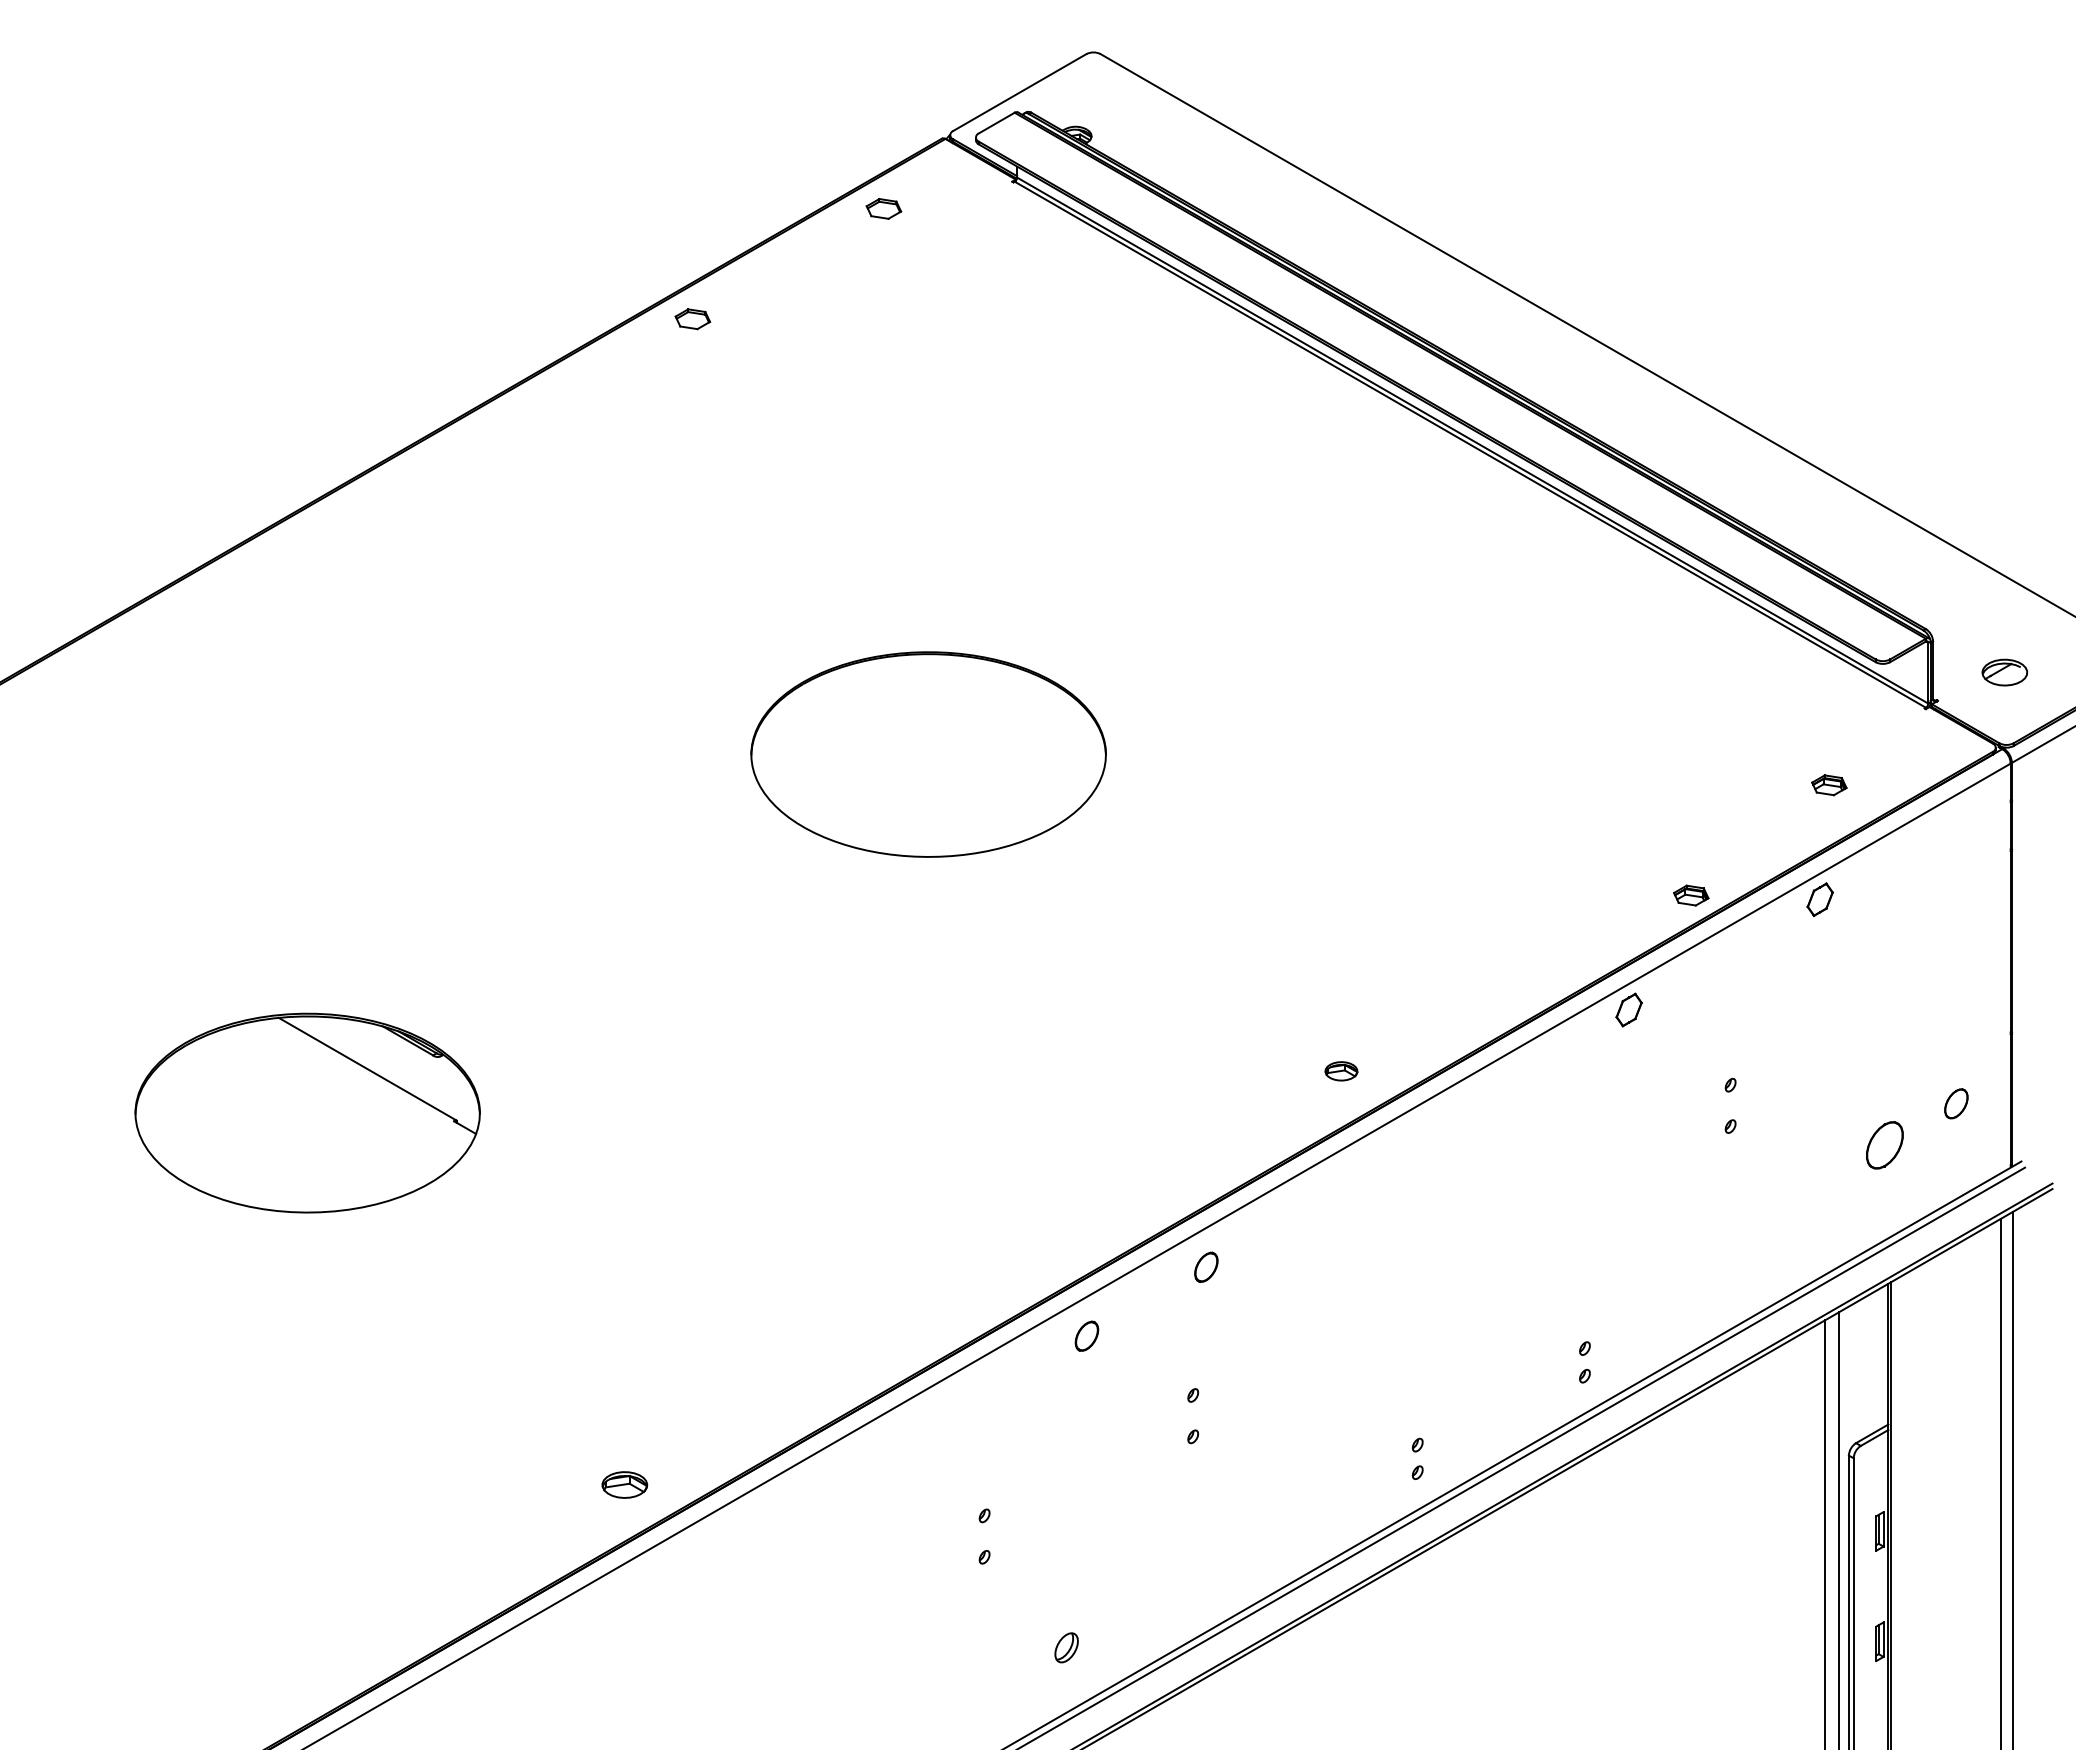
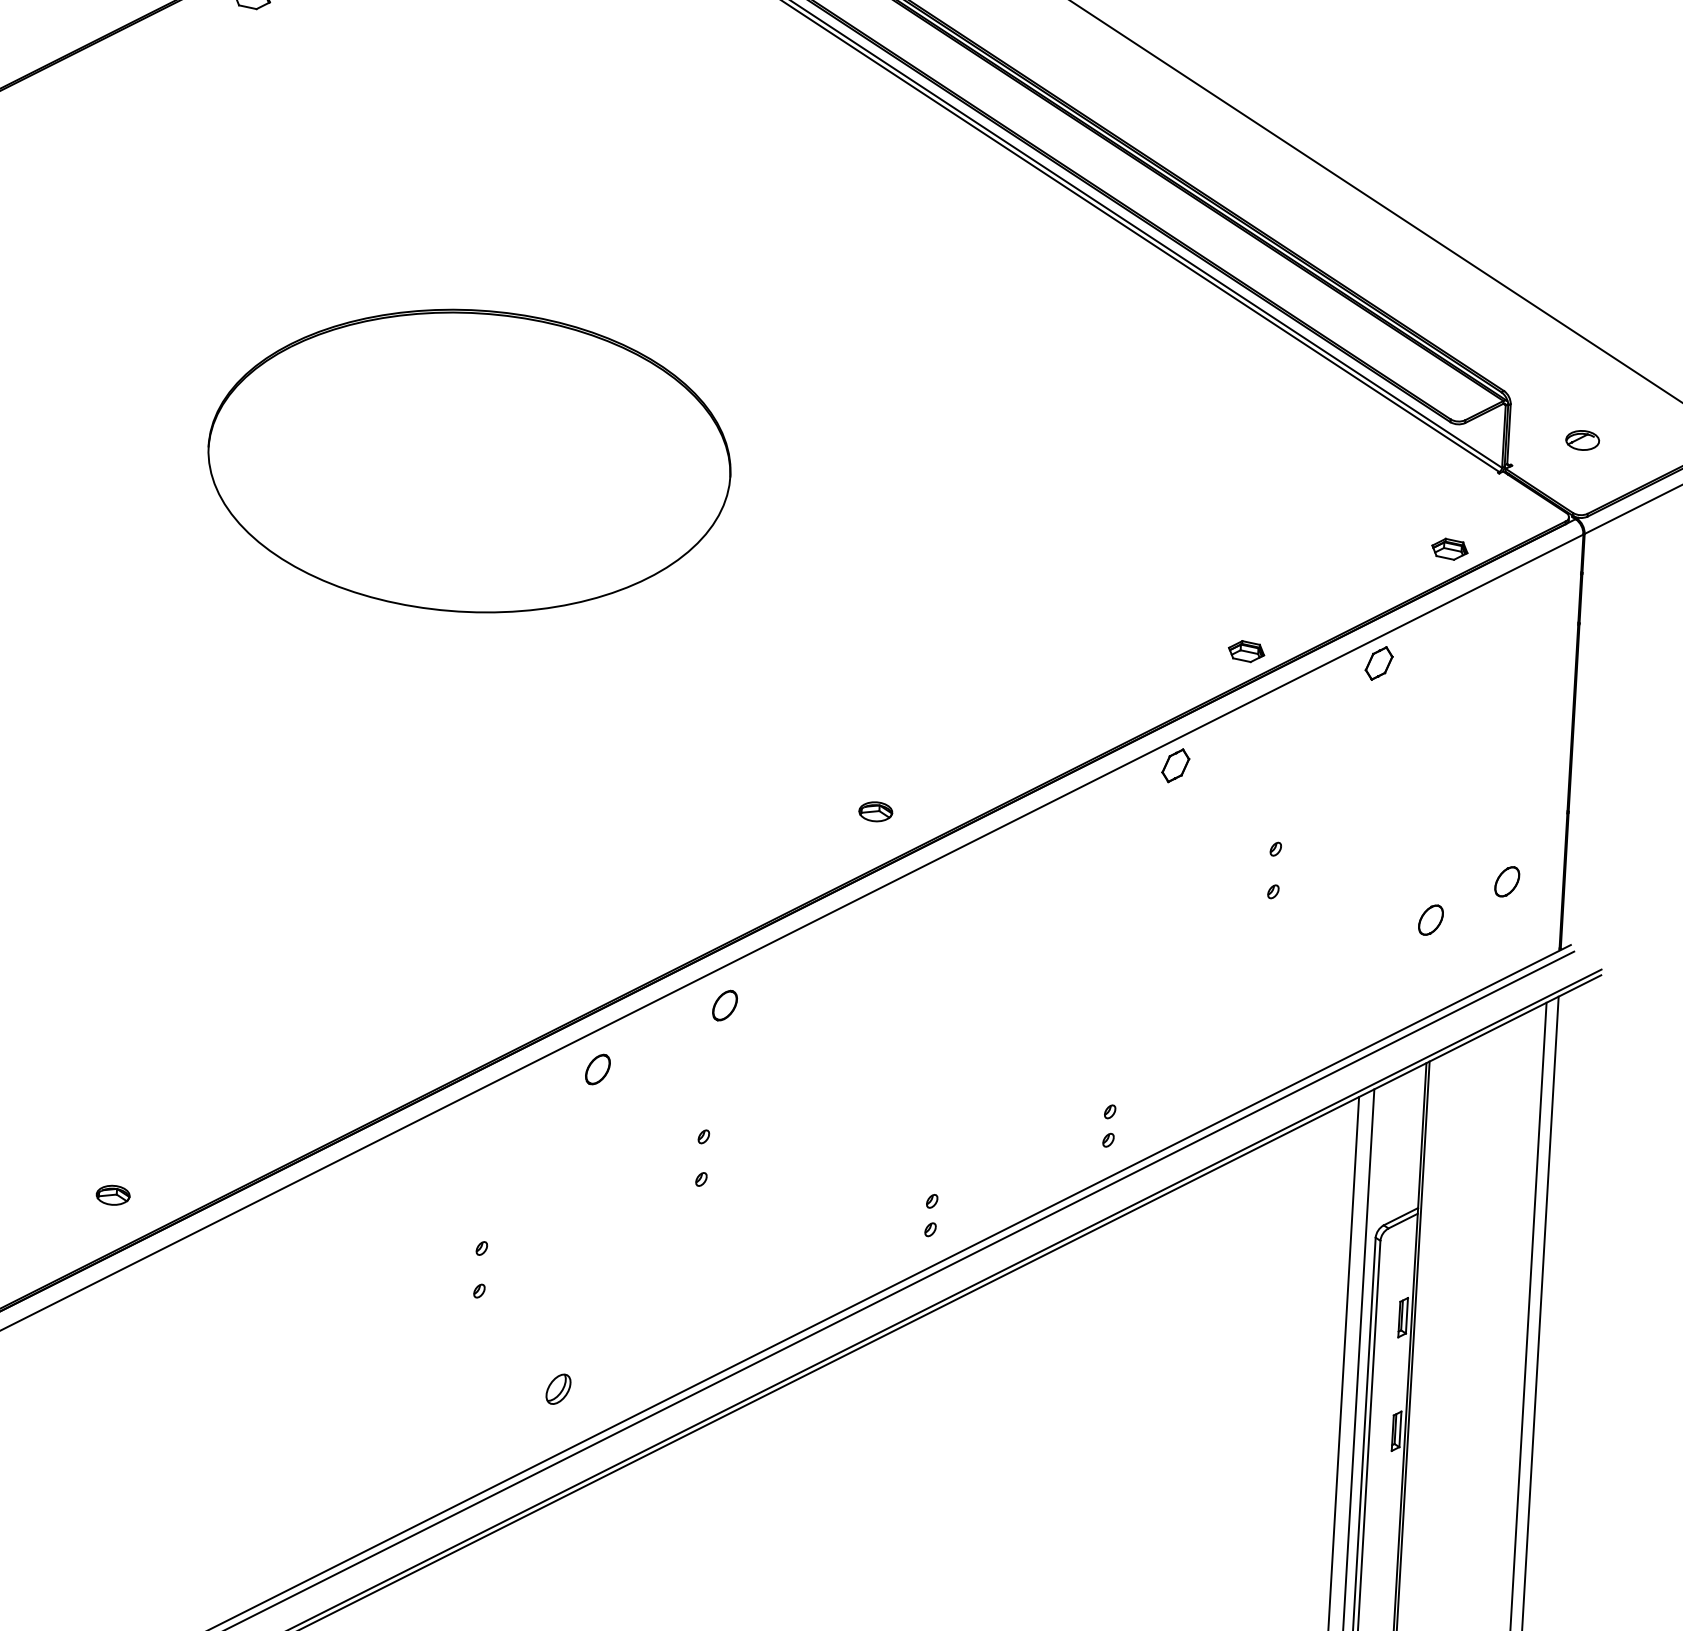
part: (2004, 672) -> (1582, 440), size x0.71
part: (928, 754) -> (469, 460), size x1.43
part: (1829, 785) -> (1450, 549), moved
part: (1884, 1144) -> (1430, 919), size x0.62
part: (624, 1484) -> (112, 1194), size x0.71

